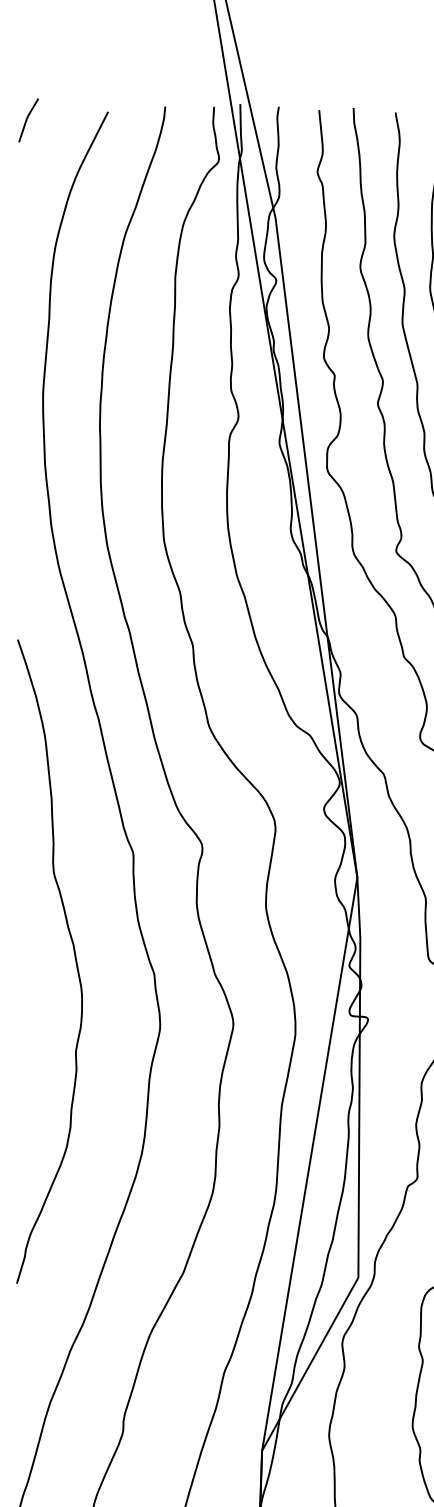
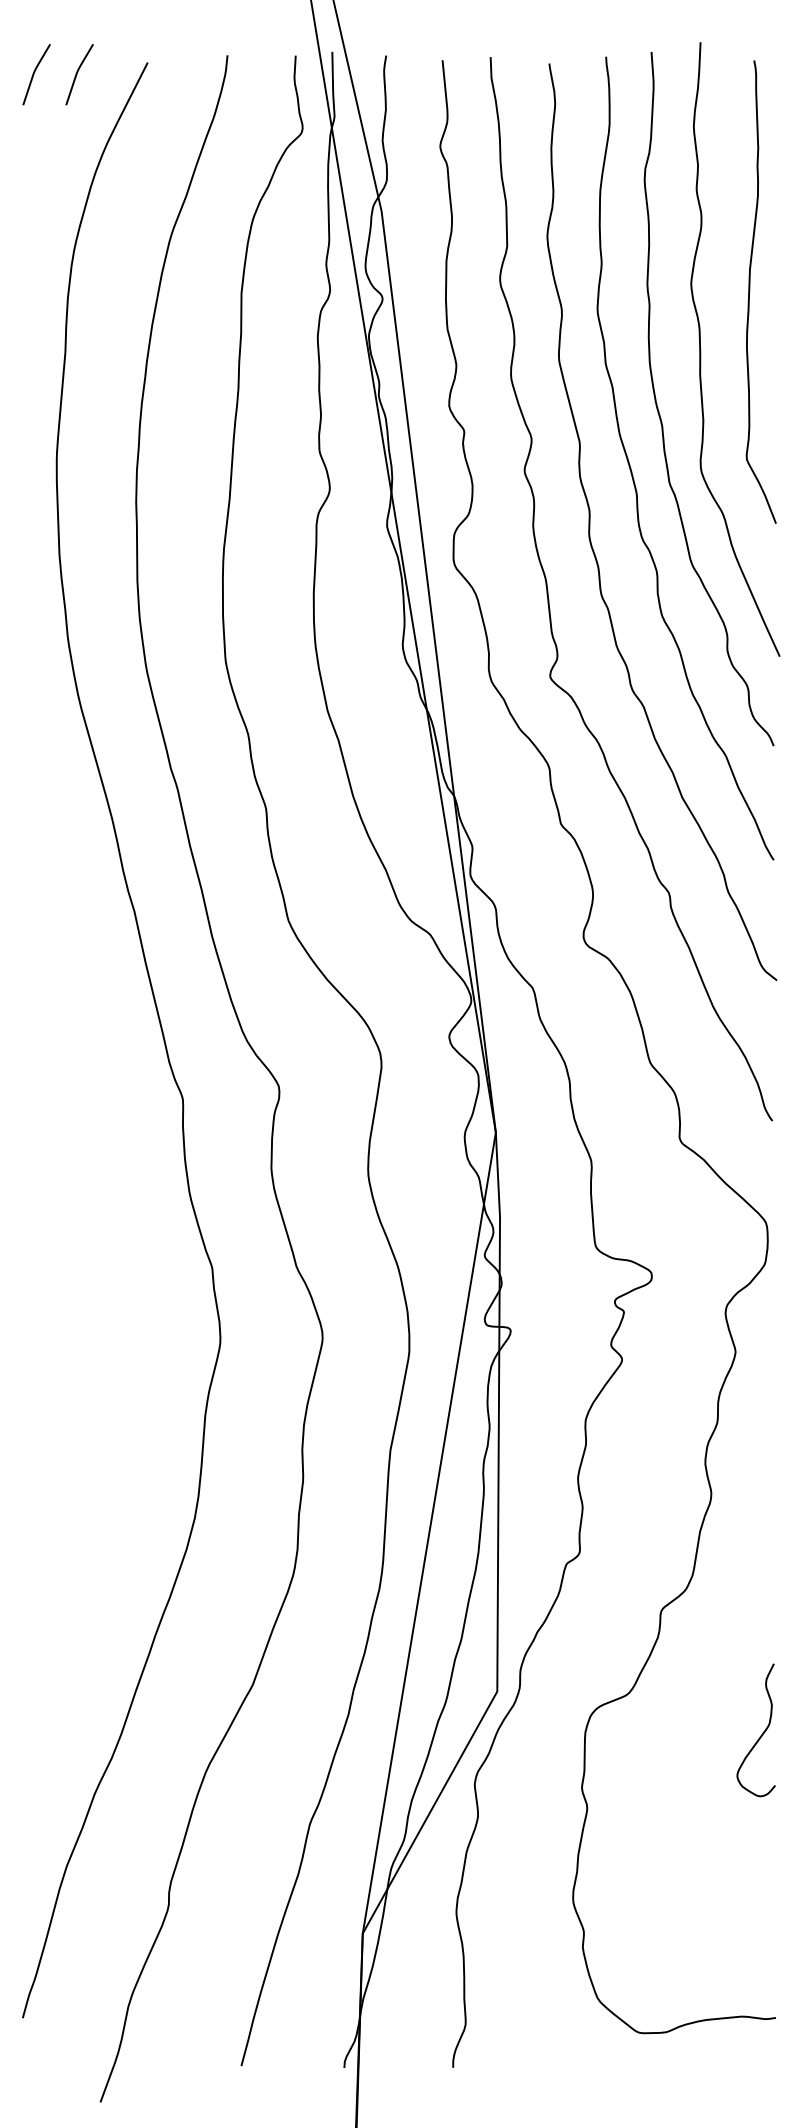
line: (57, 120) -> (77, 74), added
curve: (75, 959) -> (101, 1247), removed

